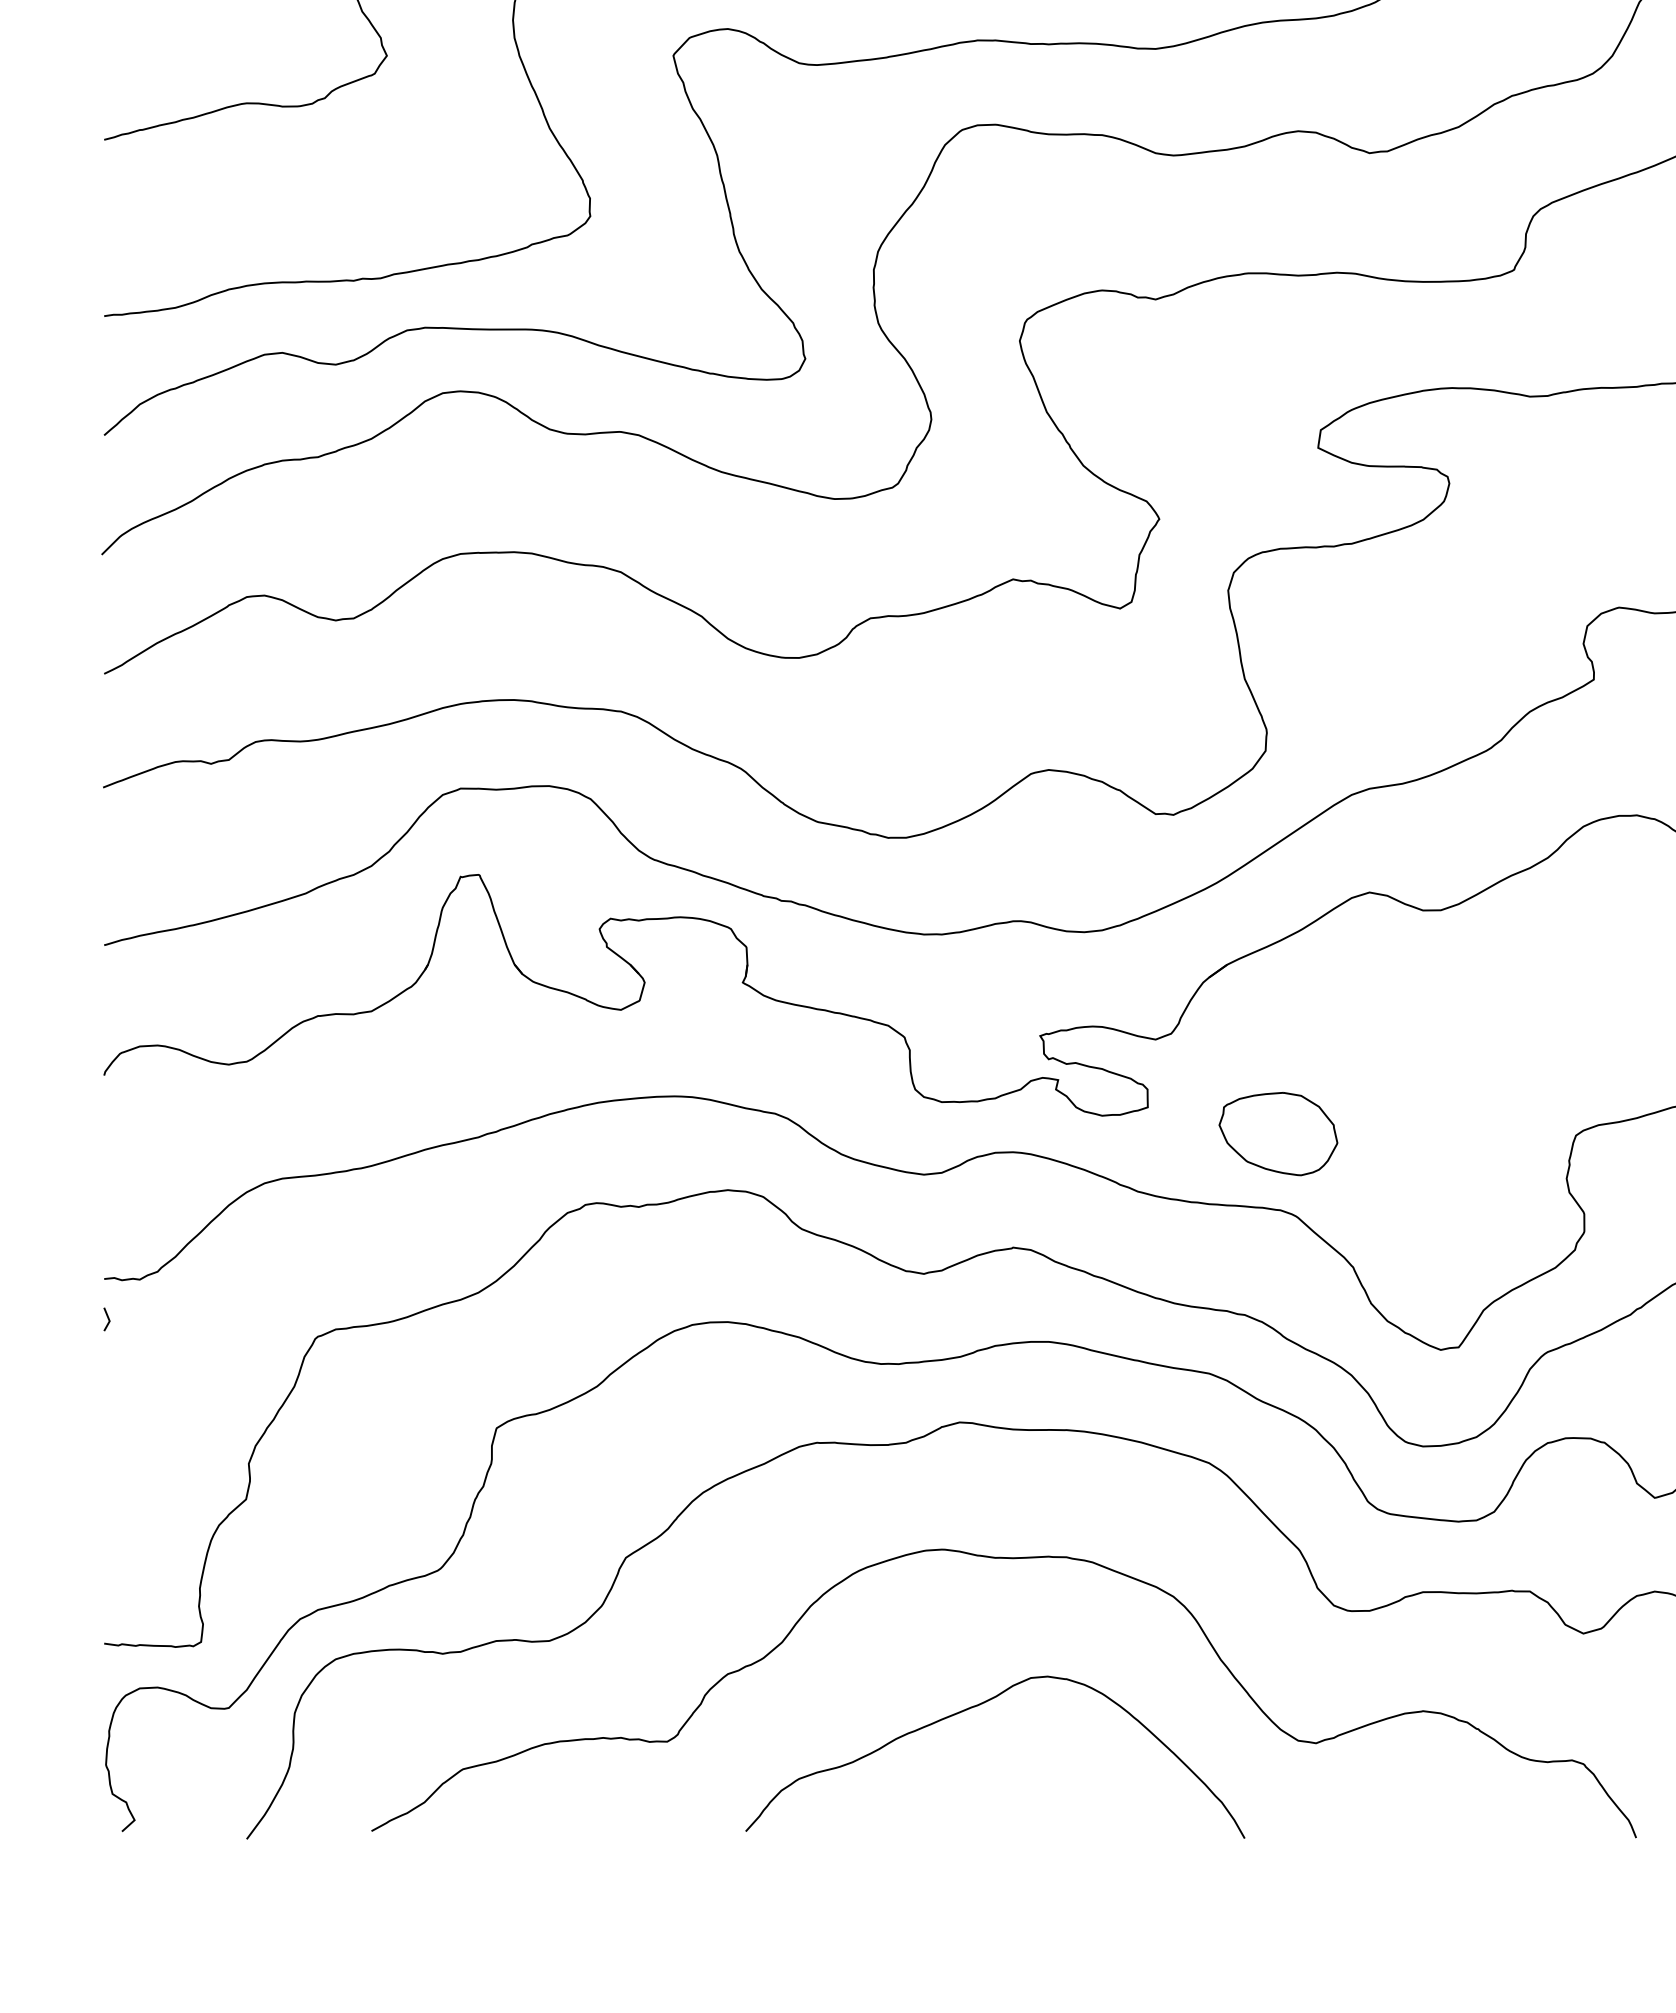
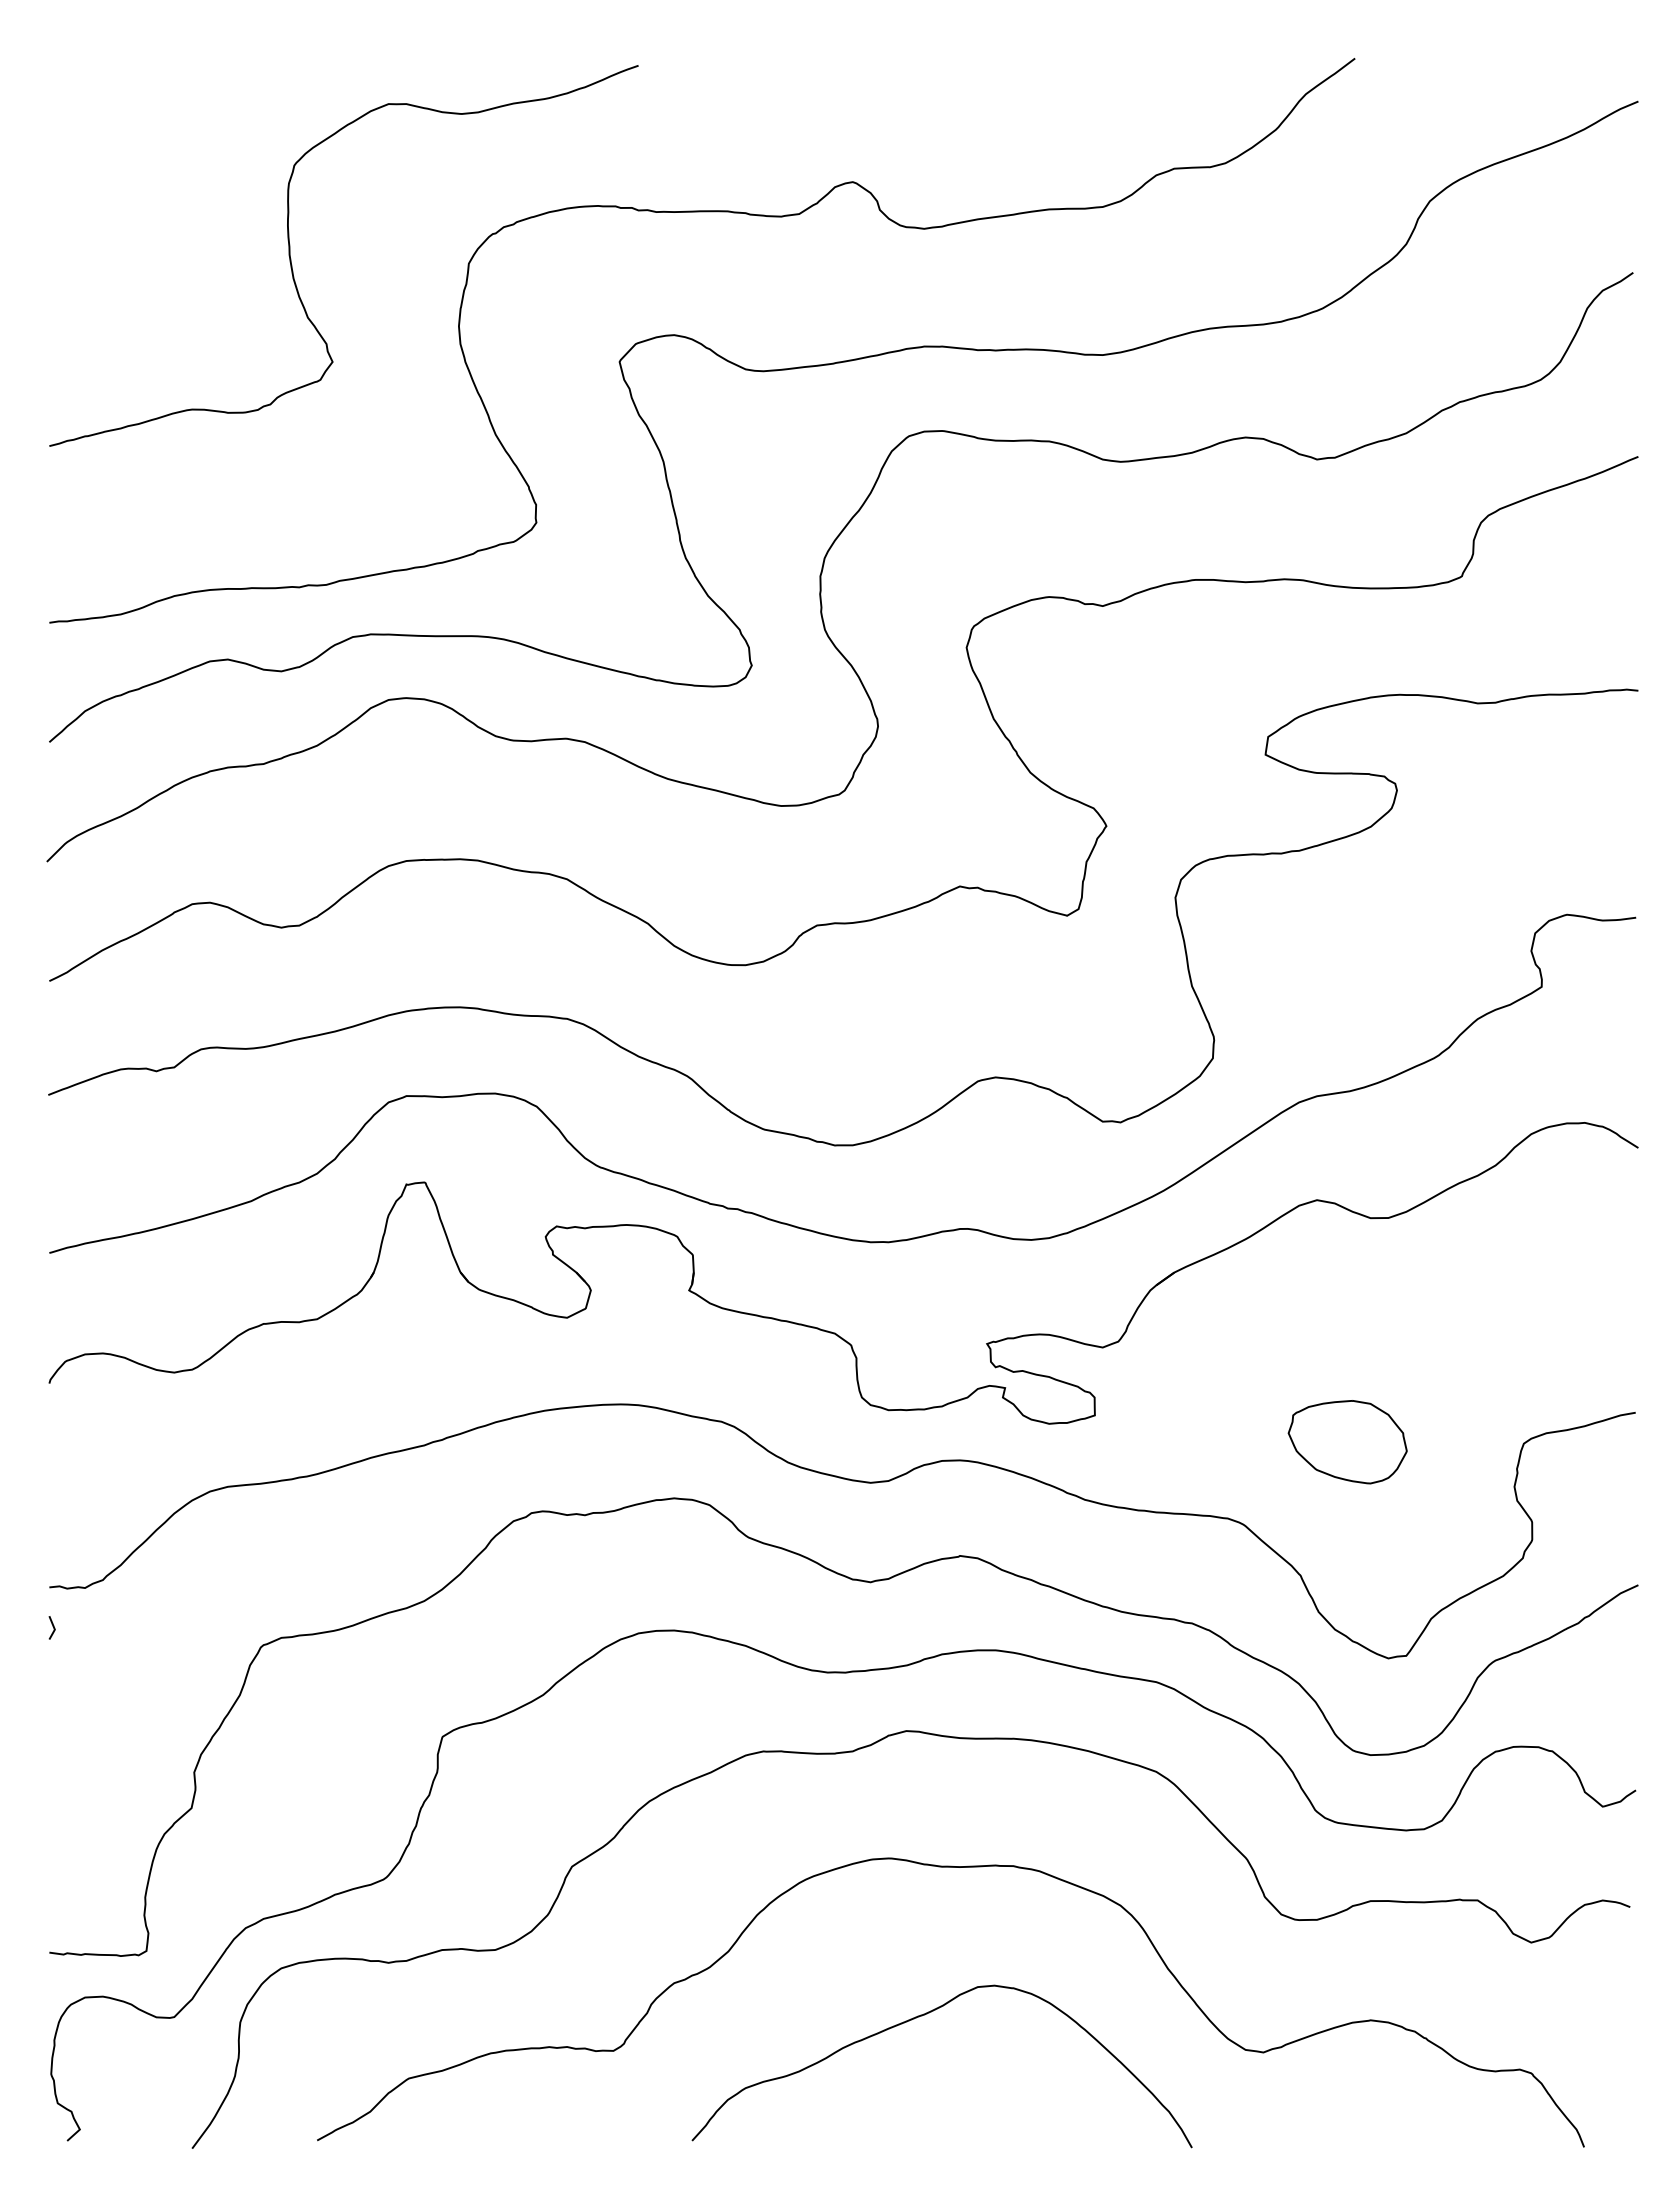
part: (1278, 1134) -> (1347, 1442), moved

